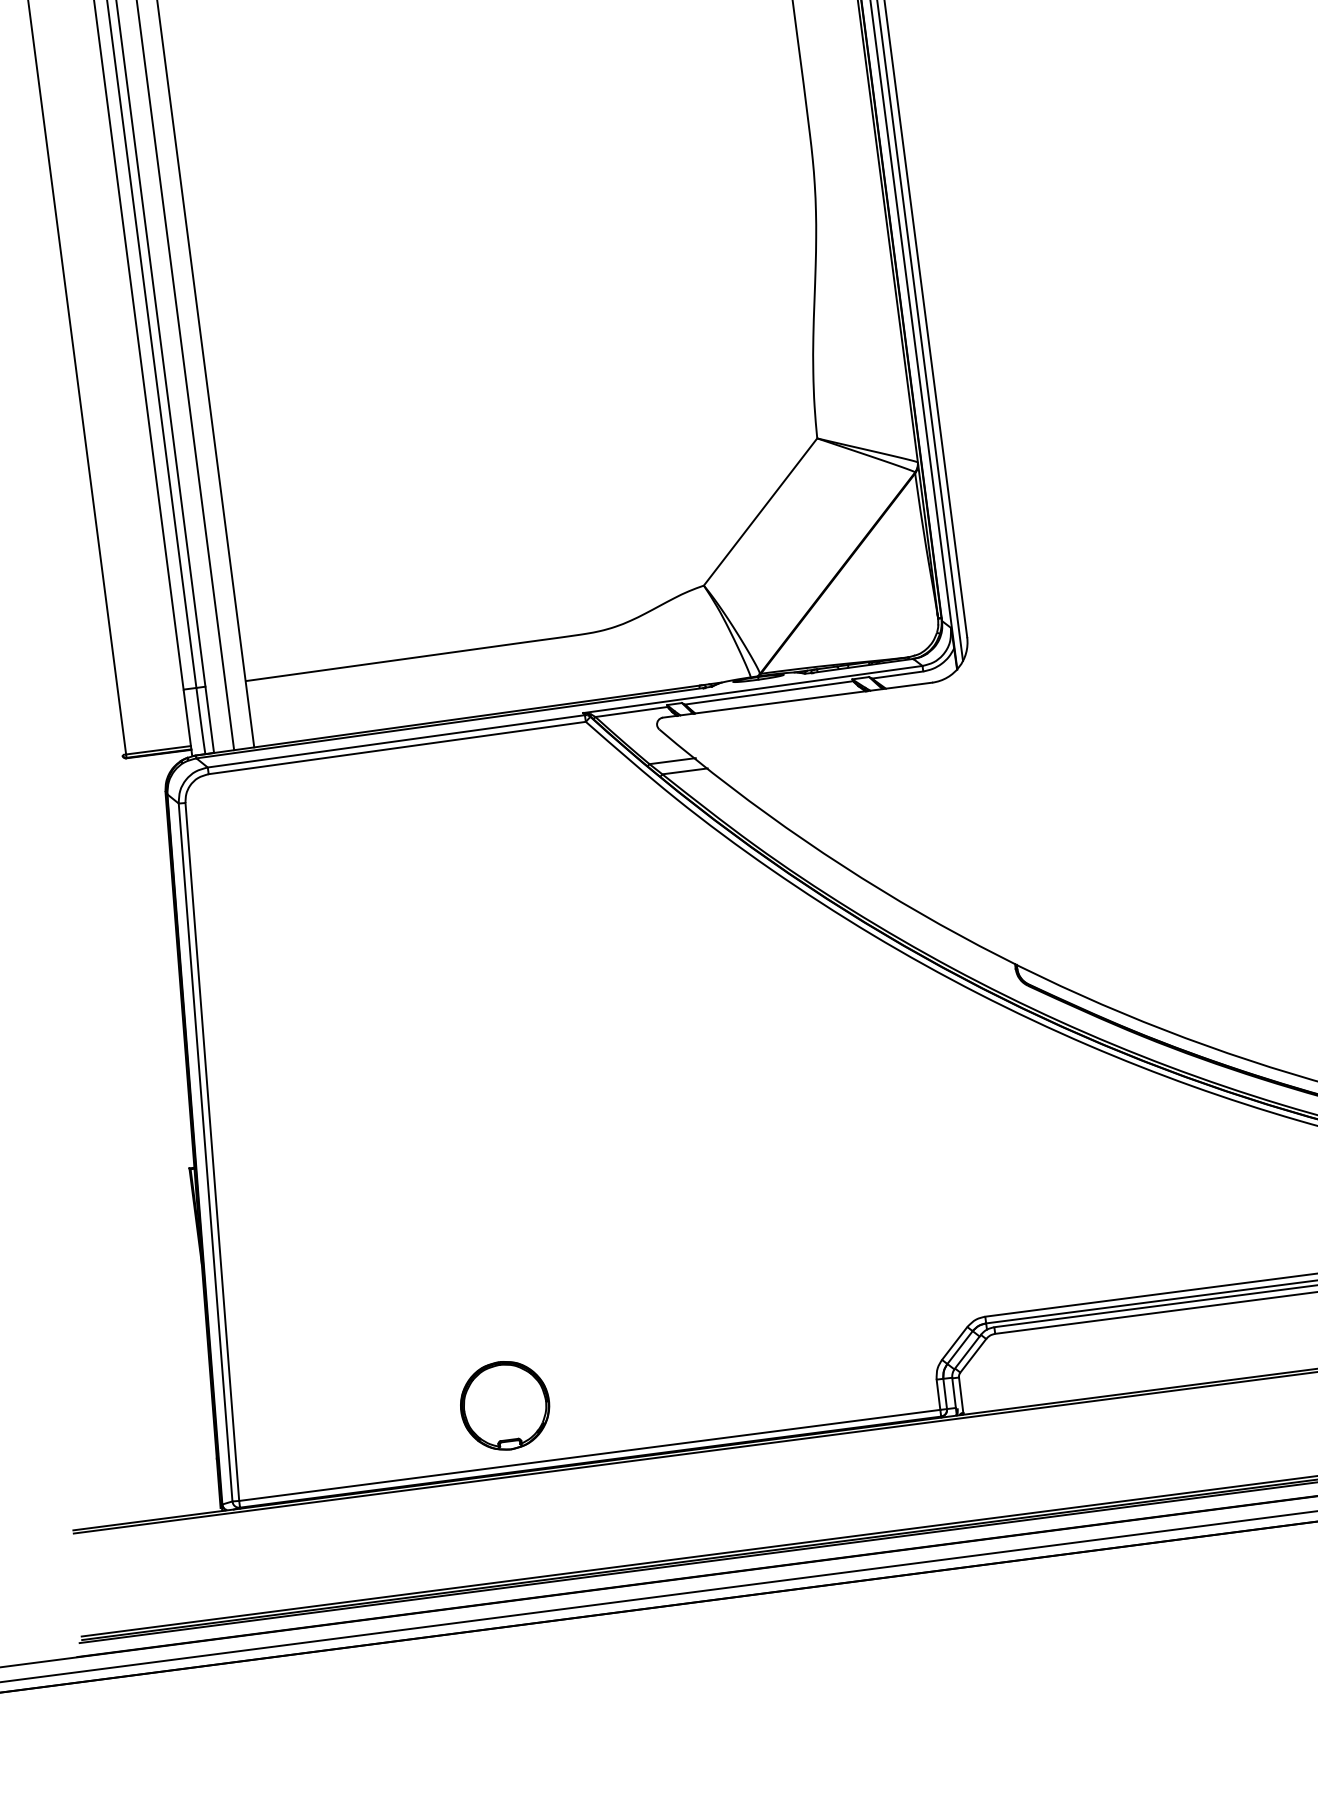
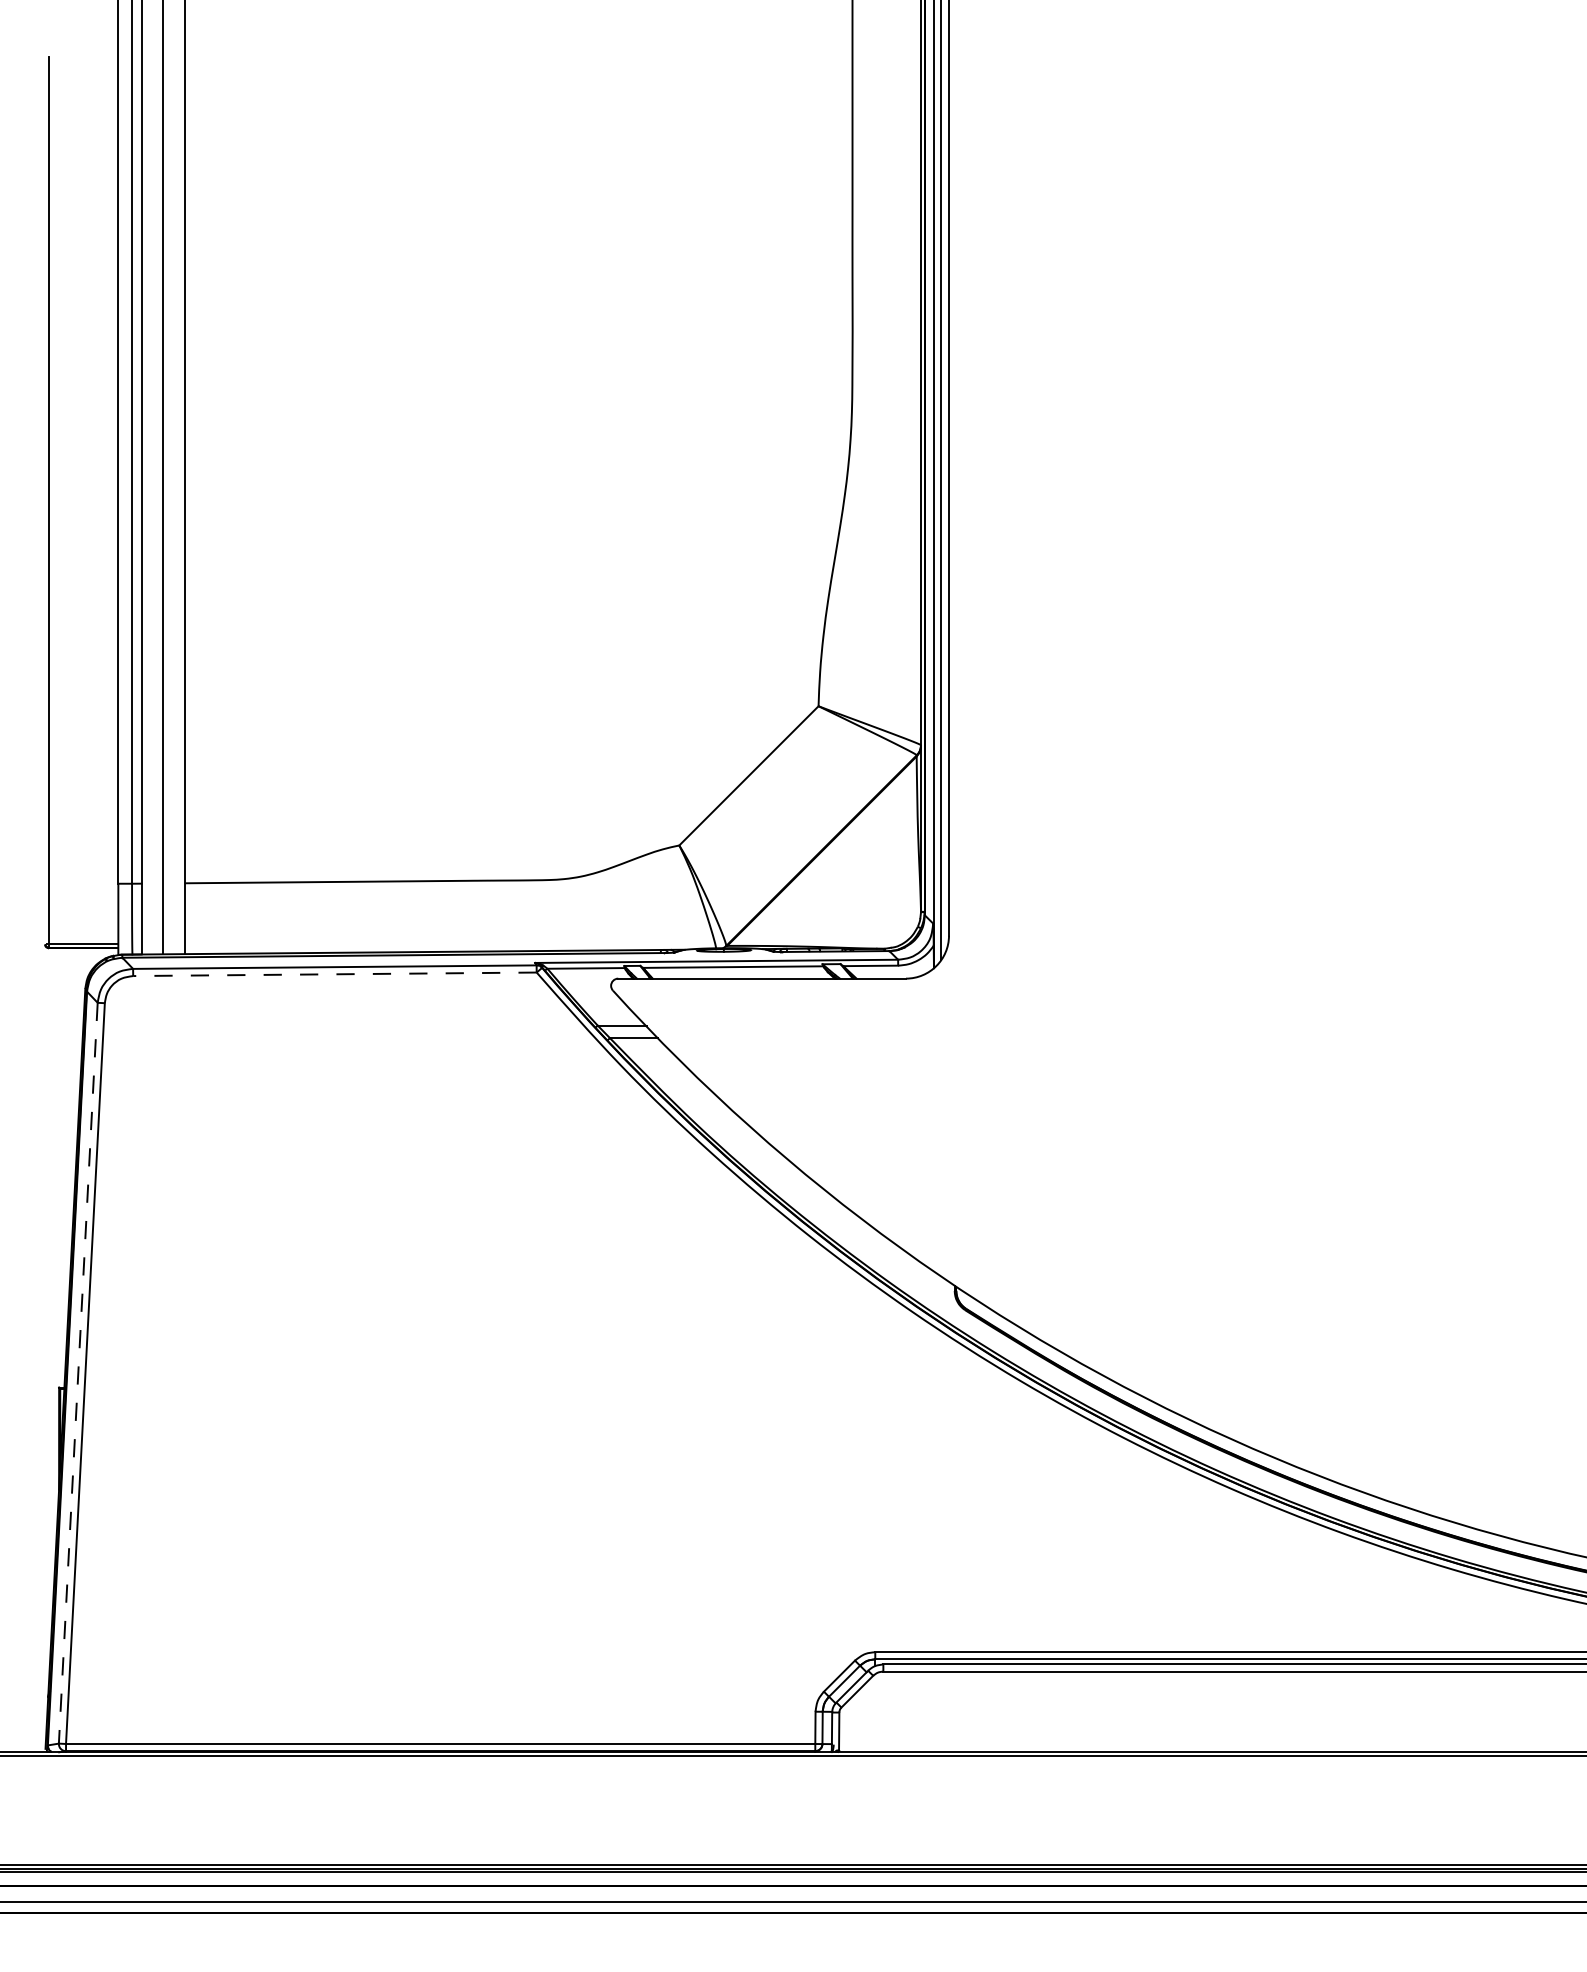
line: (396, 748) -> (334, 974), solid -> dashed
line: (205, 1152) -> (78, 1373), solid -> dashed
part: (505, 1405) -> (358, 1679), removed

